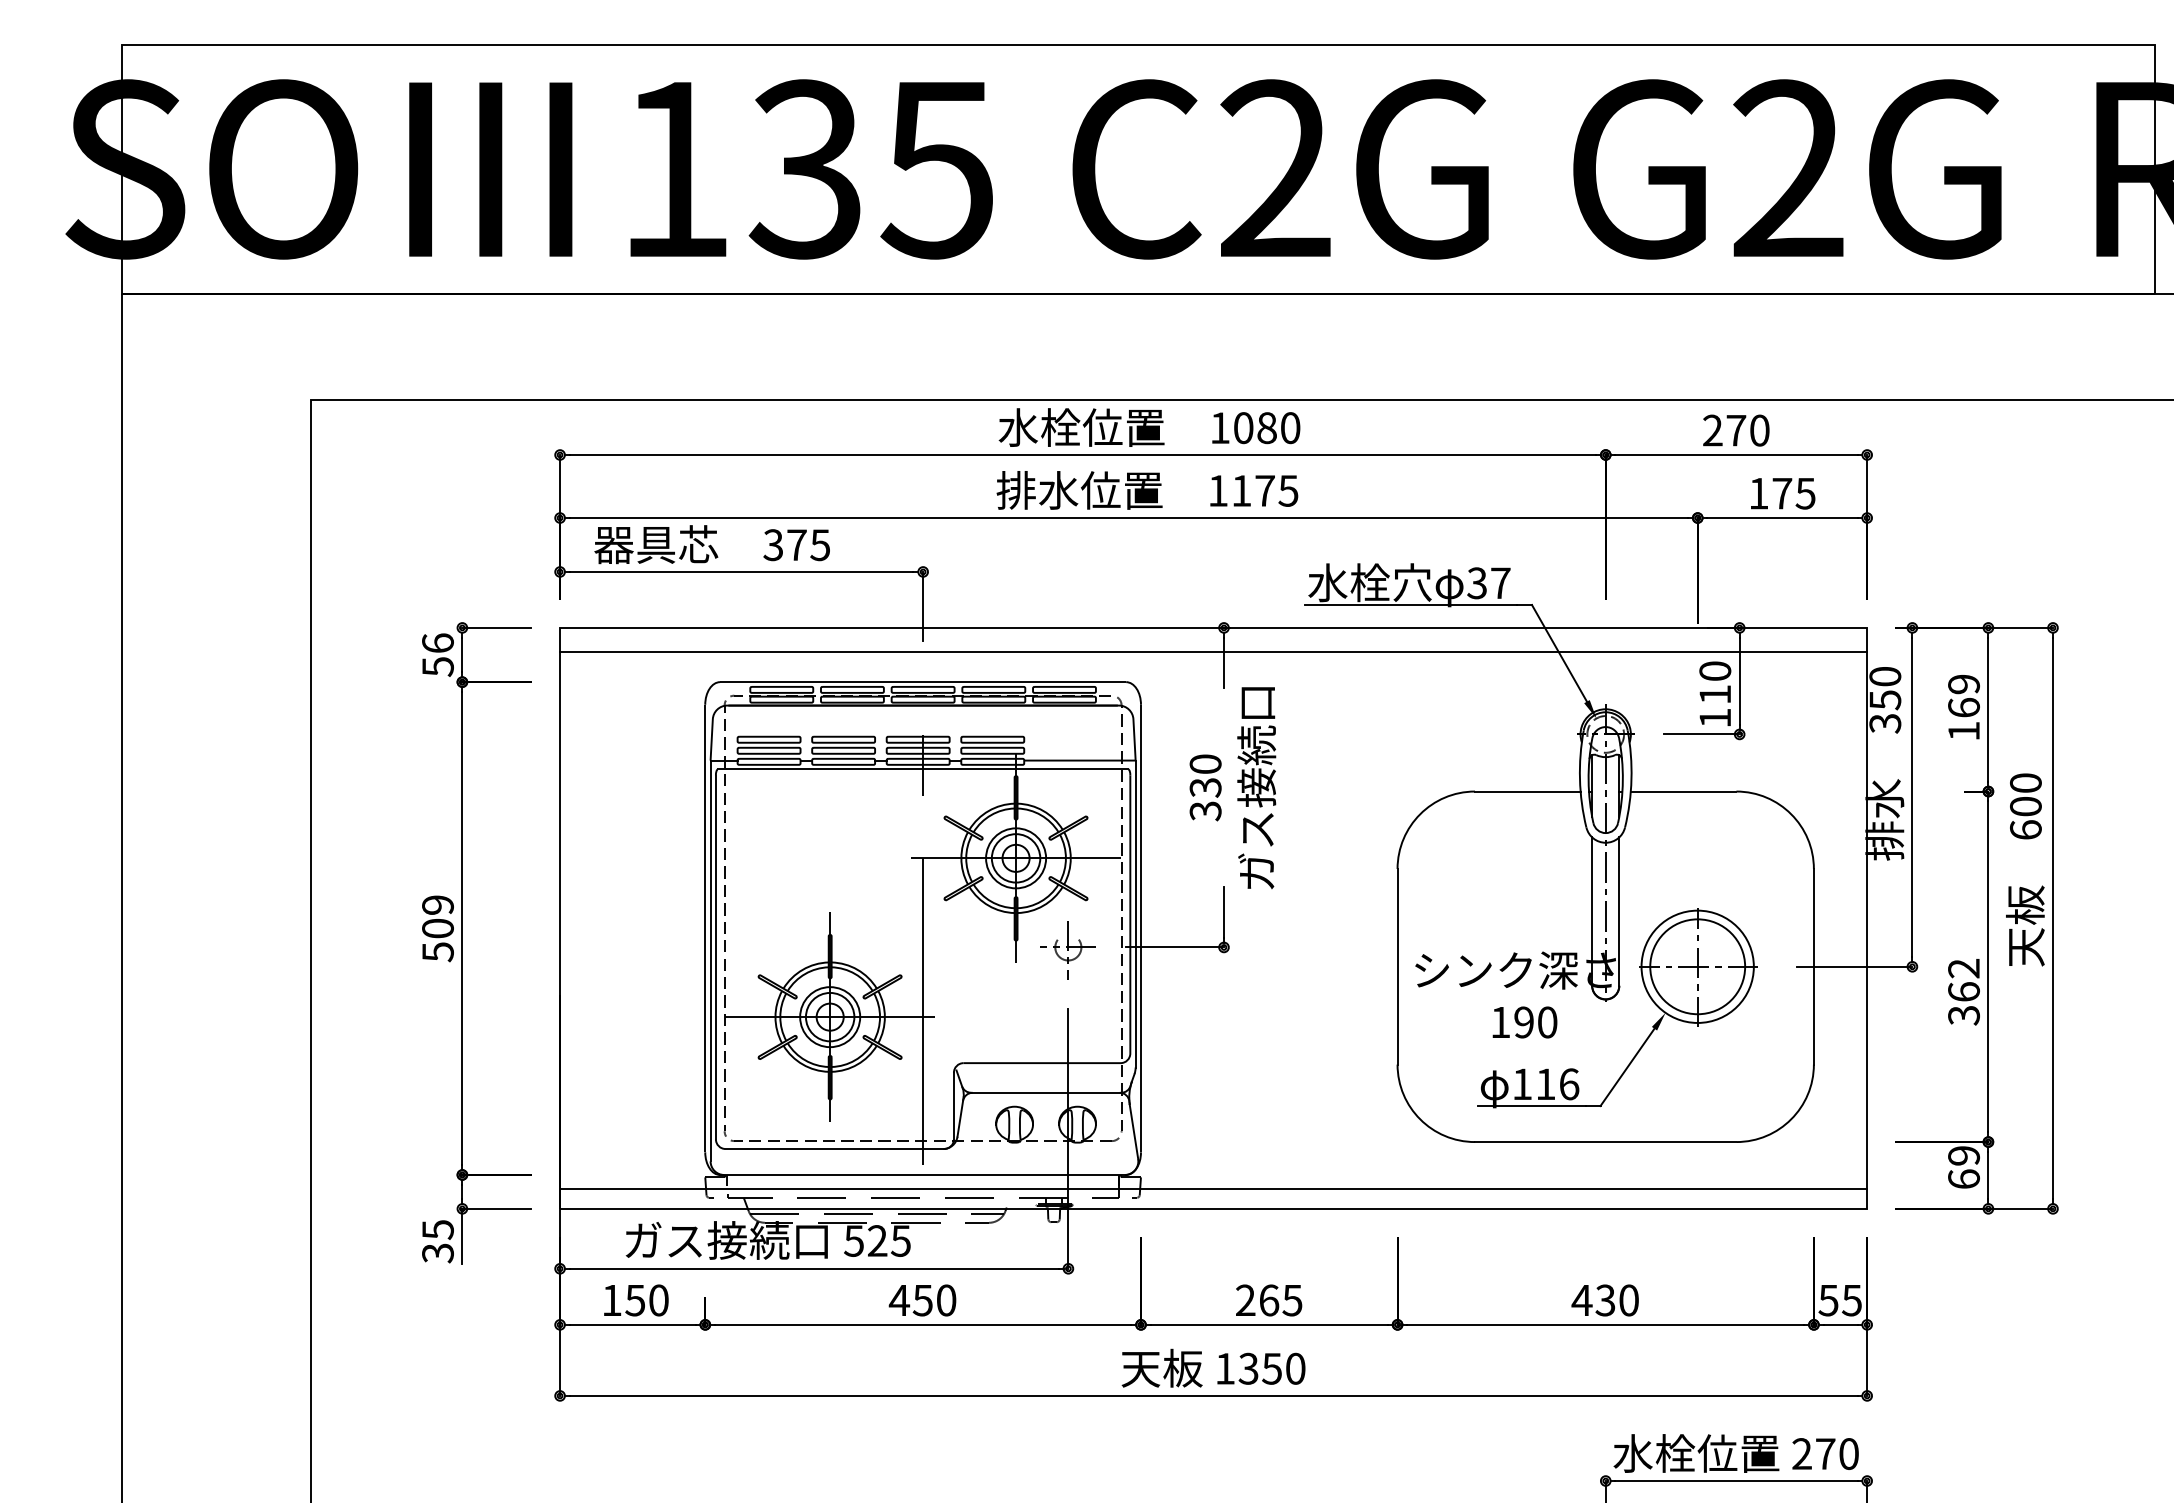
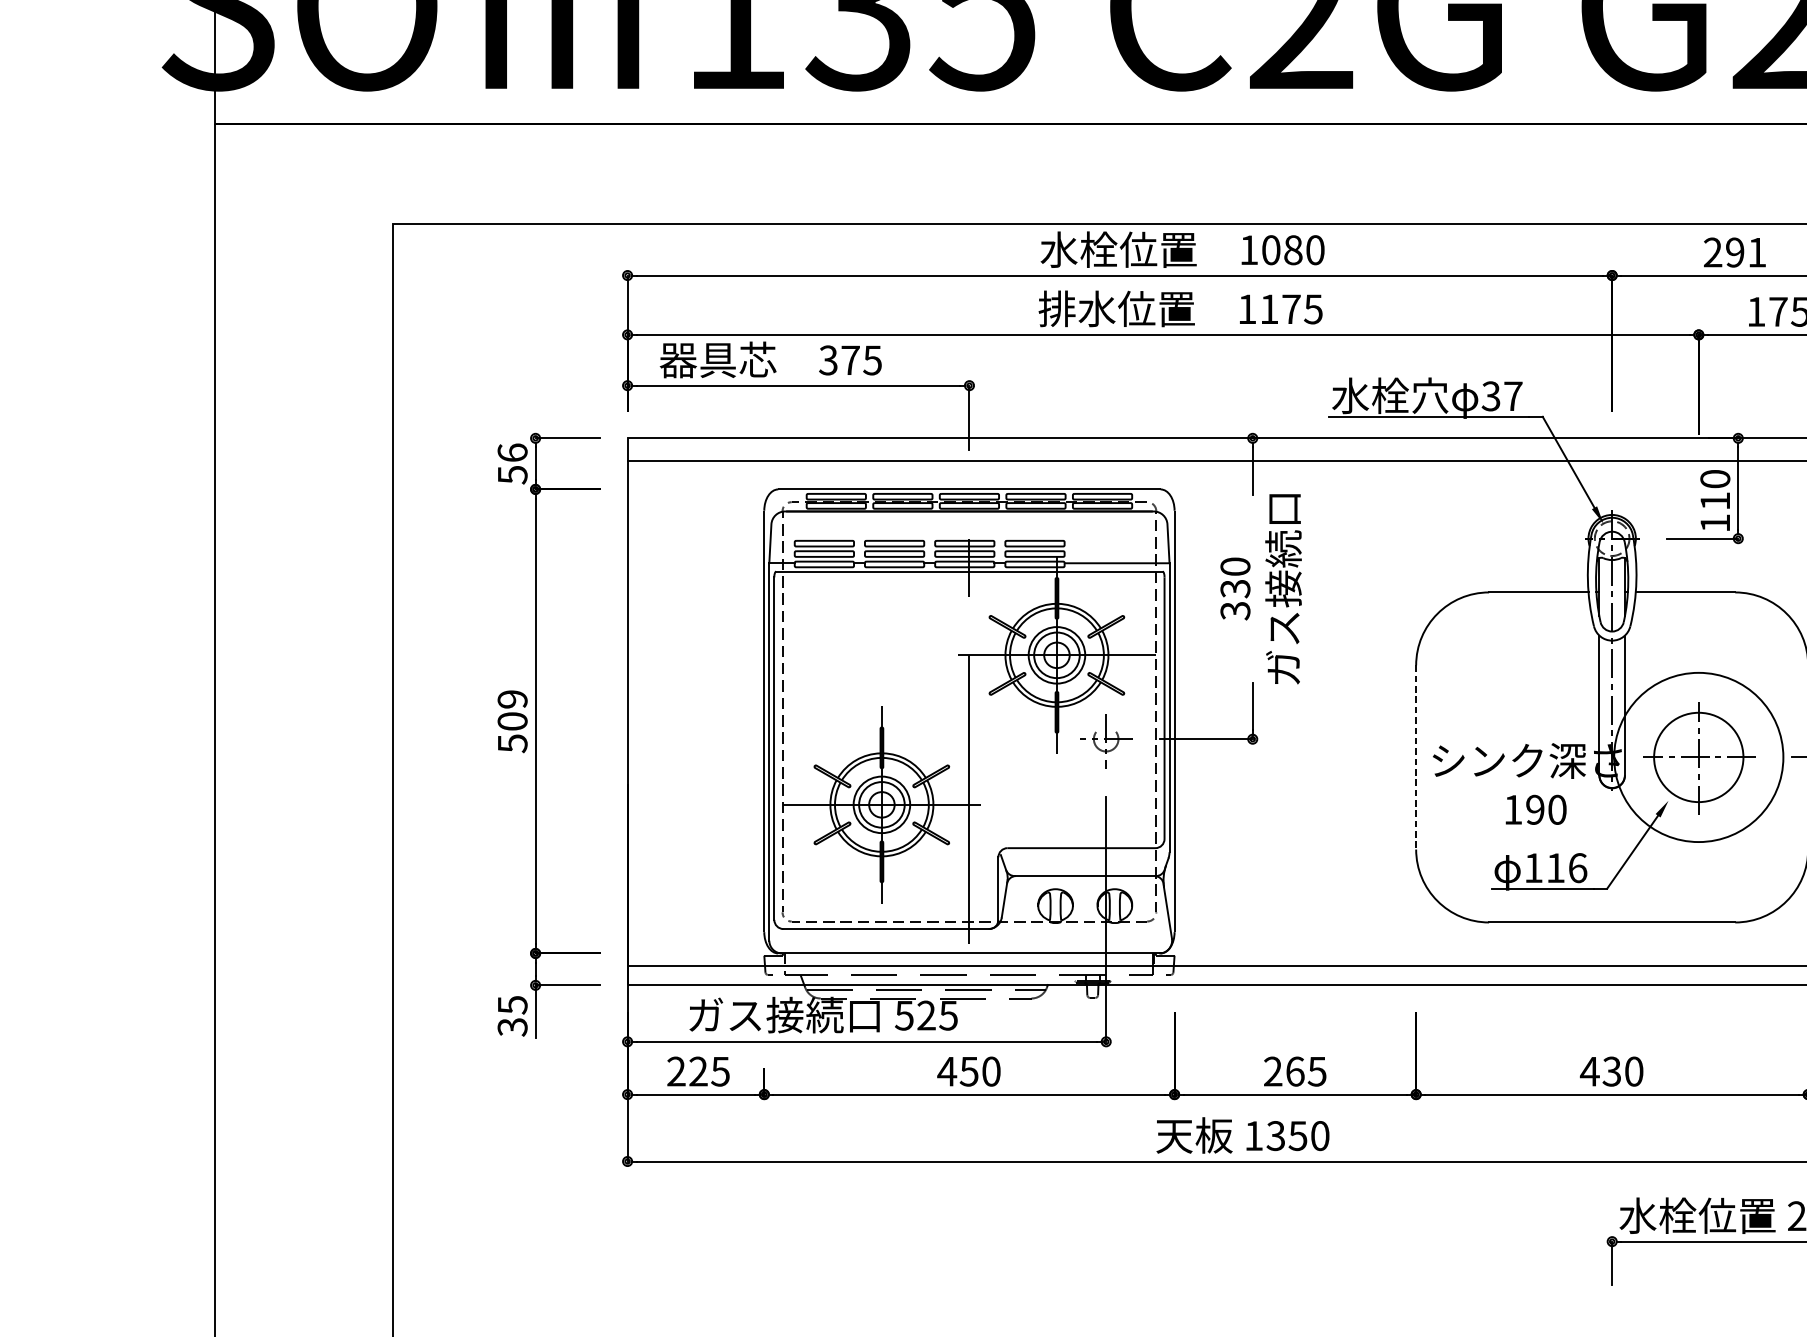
text: (1747, 430) -> (1745, 252), 270 -> 291
line: (1397, 966) -> (1416, 757), solid -> dashed
circle: (1697, 966) -> (1698, 757), size x1.6
text: (635, 1300) -> (698, 1071), 150 -> 225

